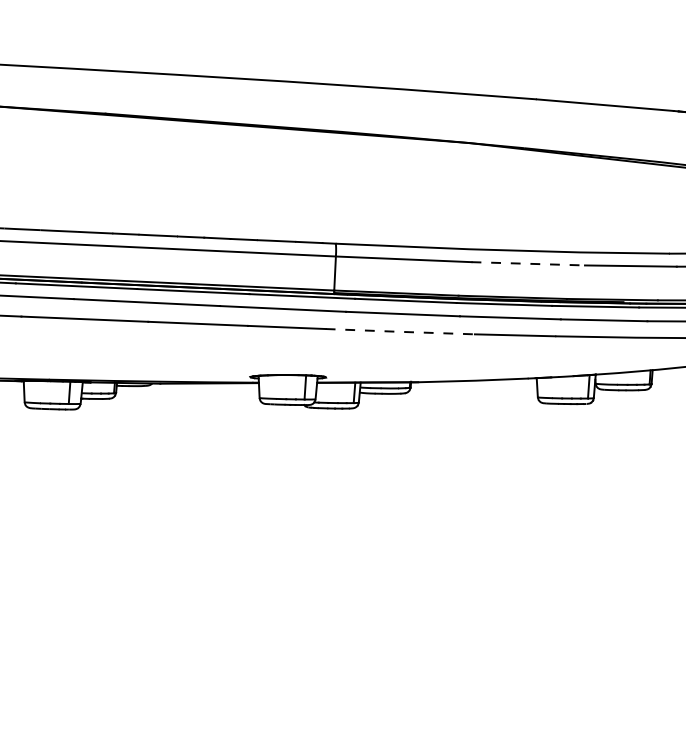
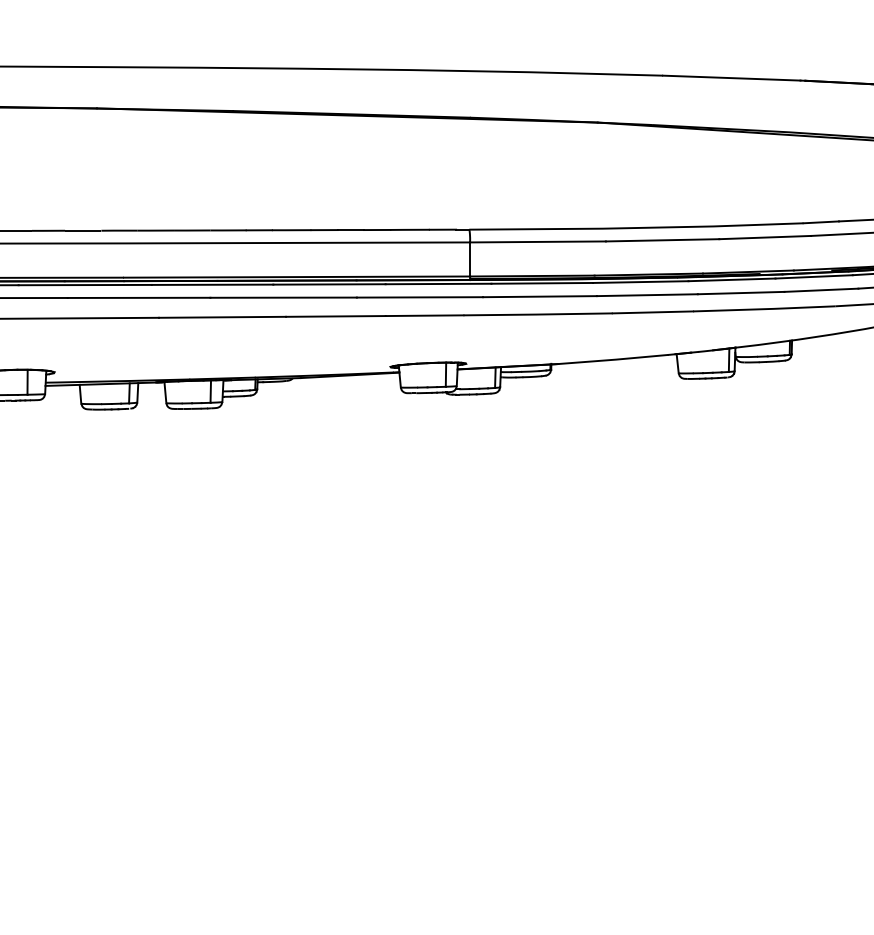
line: (528, 263) -> (662, 240), dashed -> solid
line: (400, 331) -> (538, 314), dashed -> solid

